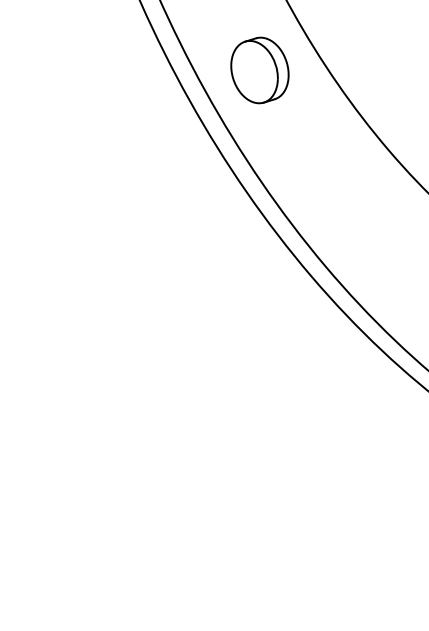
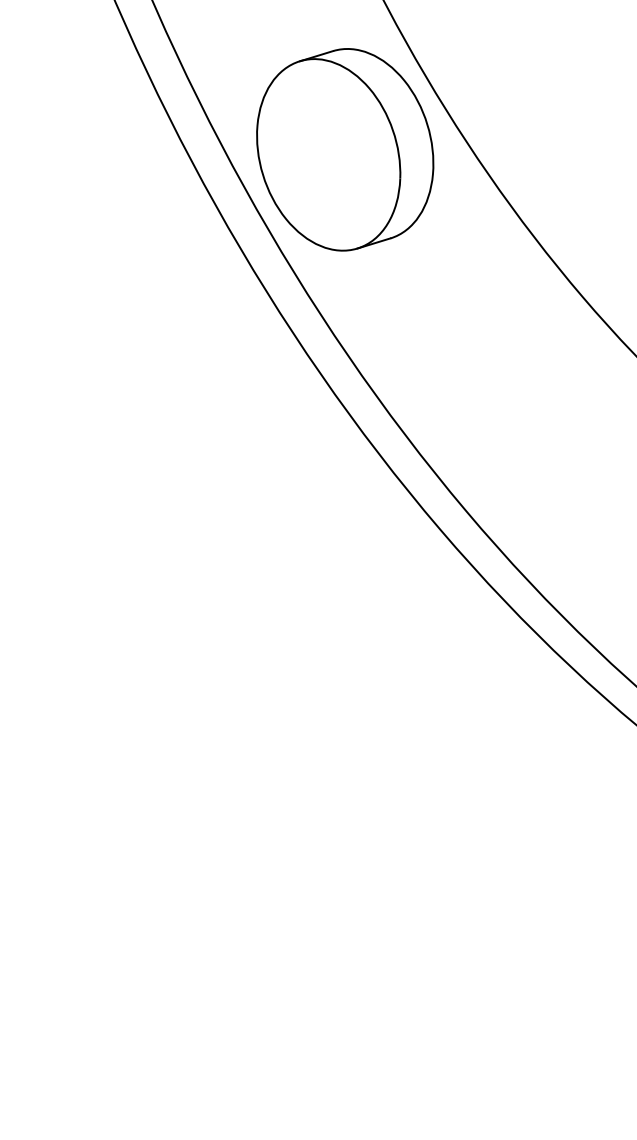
part: (259, 70) -> (344, 149), size x1.67

